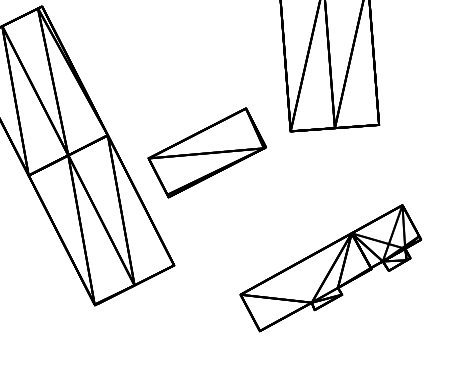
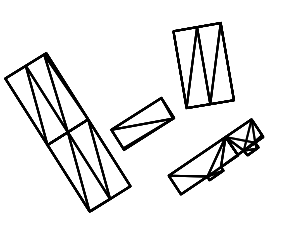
part: (329, 267) -> (215, 156), moved

